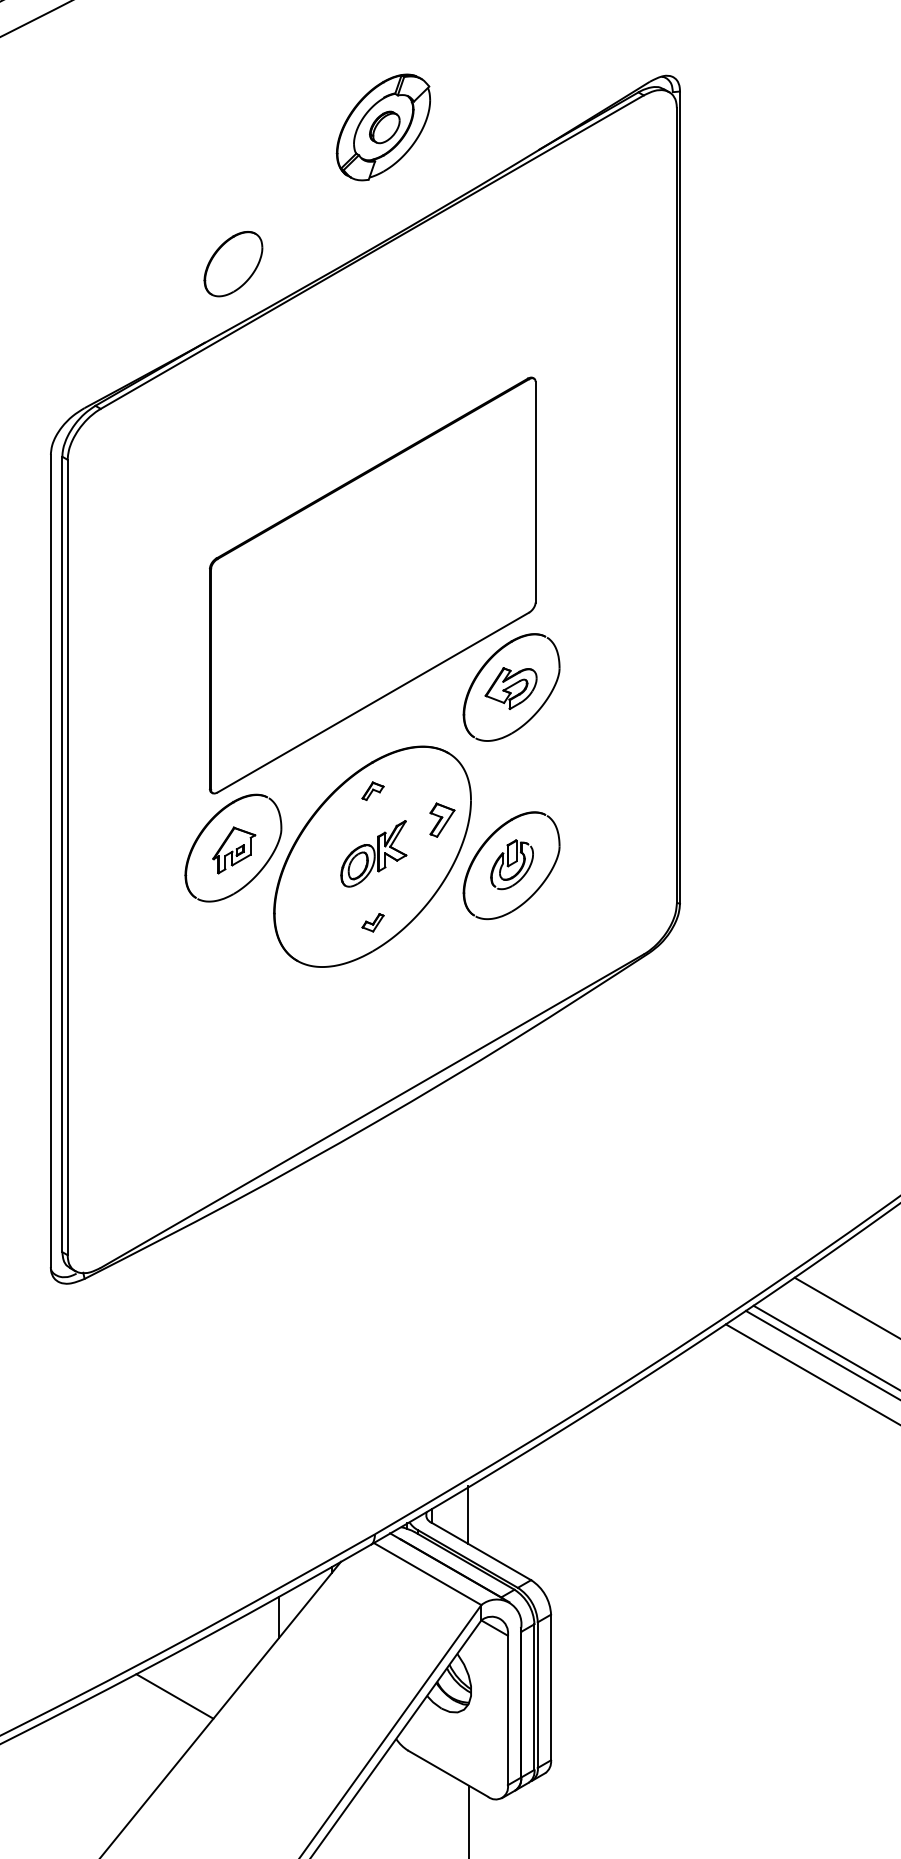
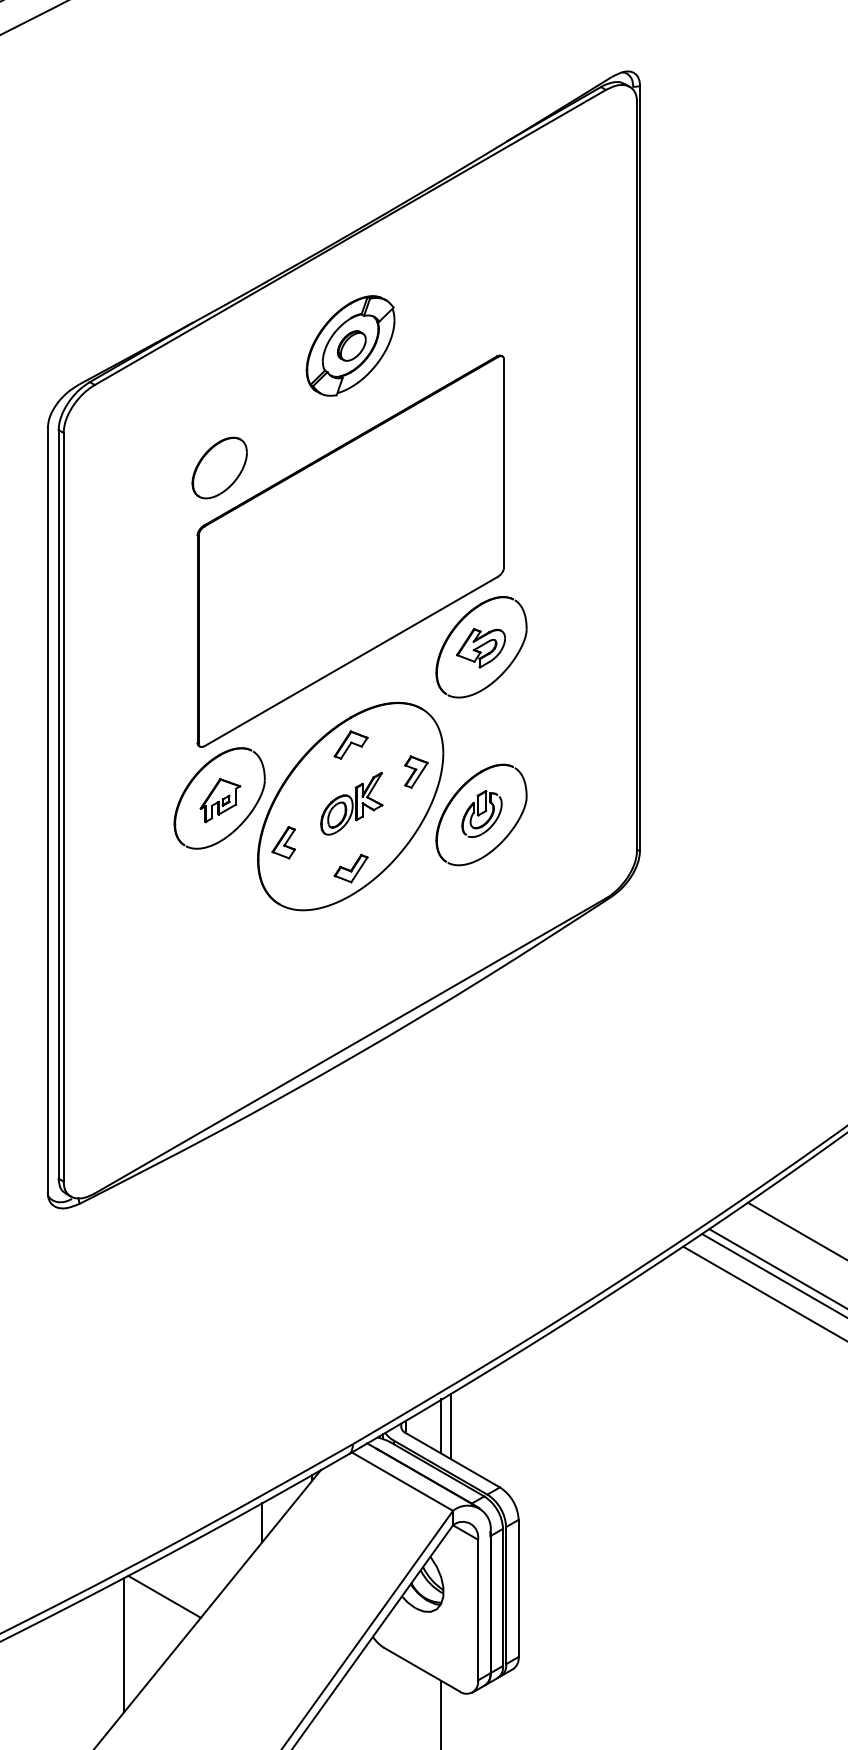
part: (383, 127) -> (350, 346), moved
part: (233, 264) -> (219, 468), moved
part: (372, 790) -> (350, 744), size x1.67
part: (301, 894) -> (283, 842), added
part: (372, 922) -> (350, 868), size x1.67
line: (479, 1515) -> (451, 1426), added
line: (131, 1747) -> (123, 1644), added

